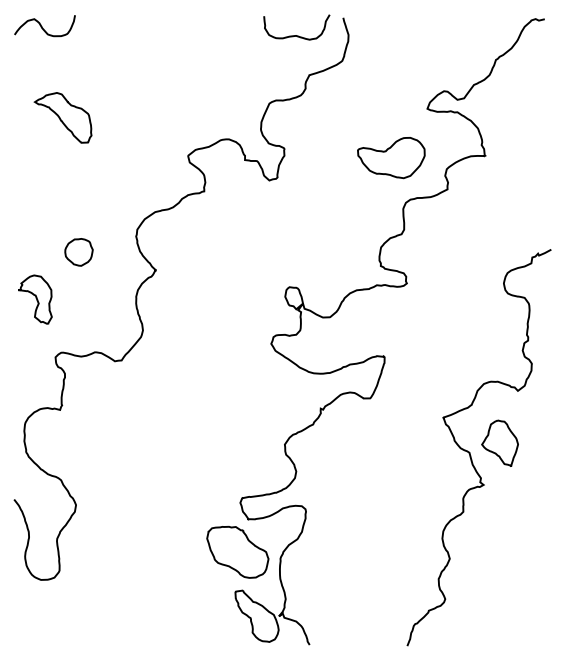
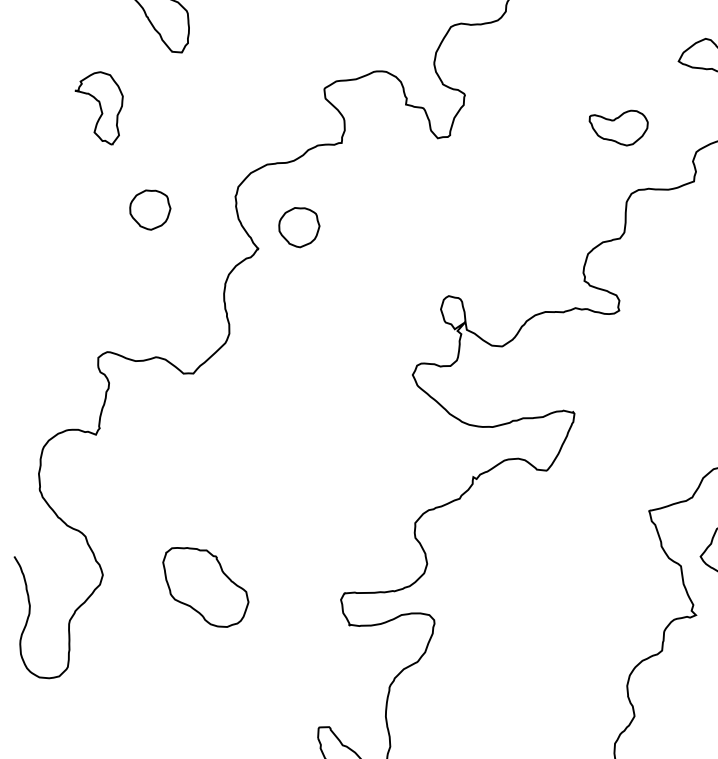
part: (391, 158) -> (618, 127), size x0.6
part: (181, 252) -> (298, 227), added
part: (35, 299) -> (98, 107), moved
part: (237, 551) -> (204, 586), moved

